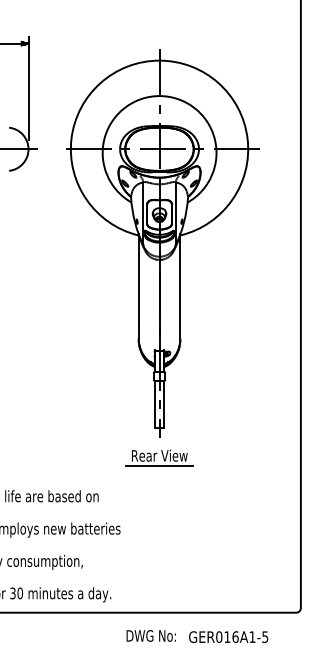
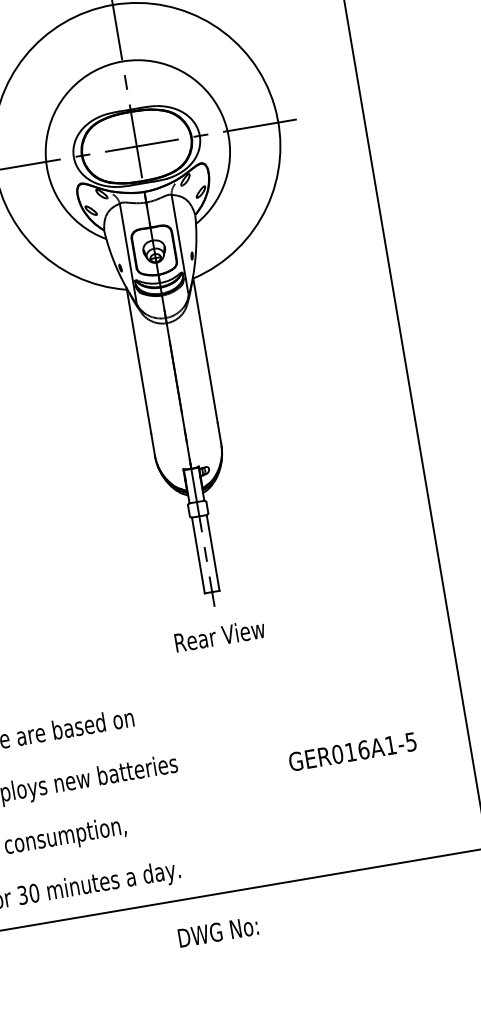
line: (159, 466) -> (222, 653), removed
text: (150, 635) -> (216, 931), moved
text: (228, 636) -> (352, 750), moved

